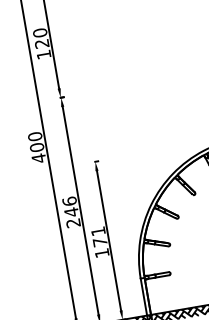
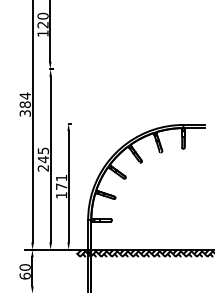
text: (36, 147) -> (24, 104), 400 -> 384
text: (68, 201) -> (42, 150), 246 -> 245

